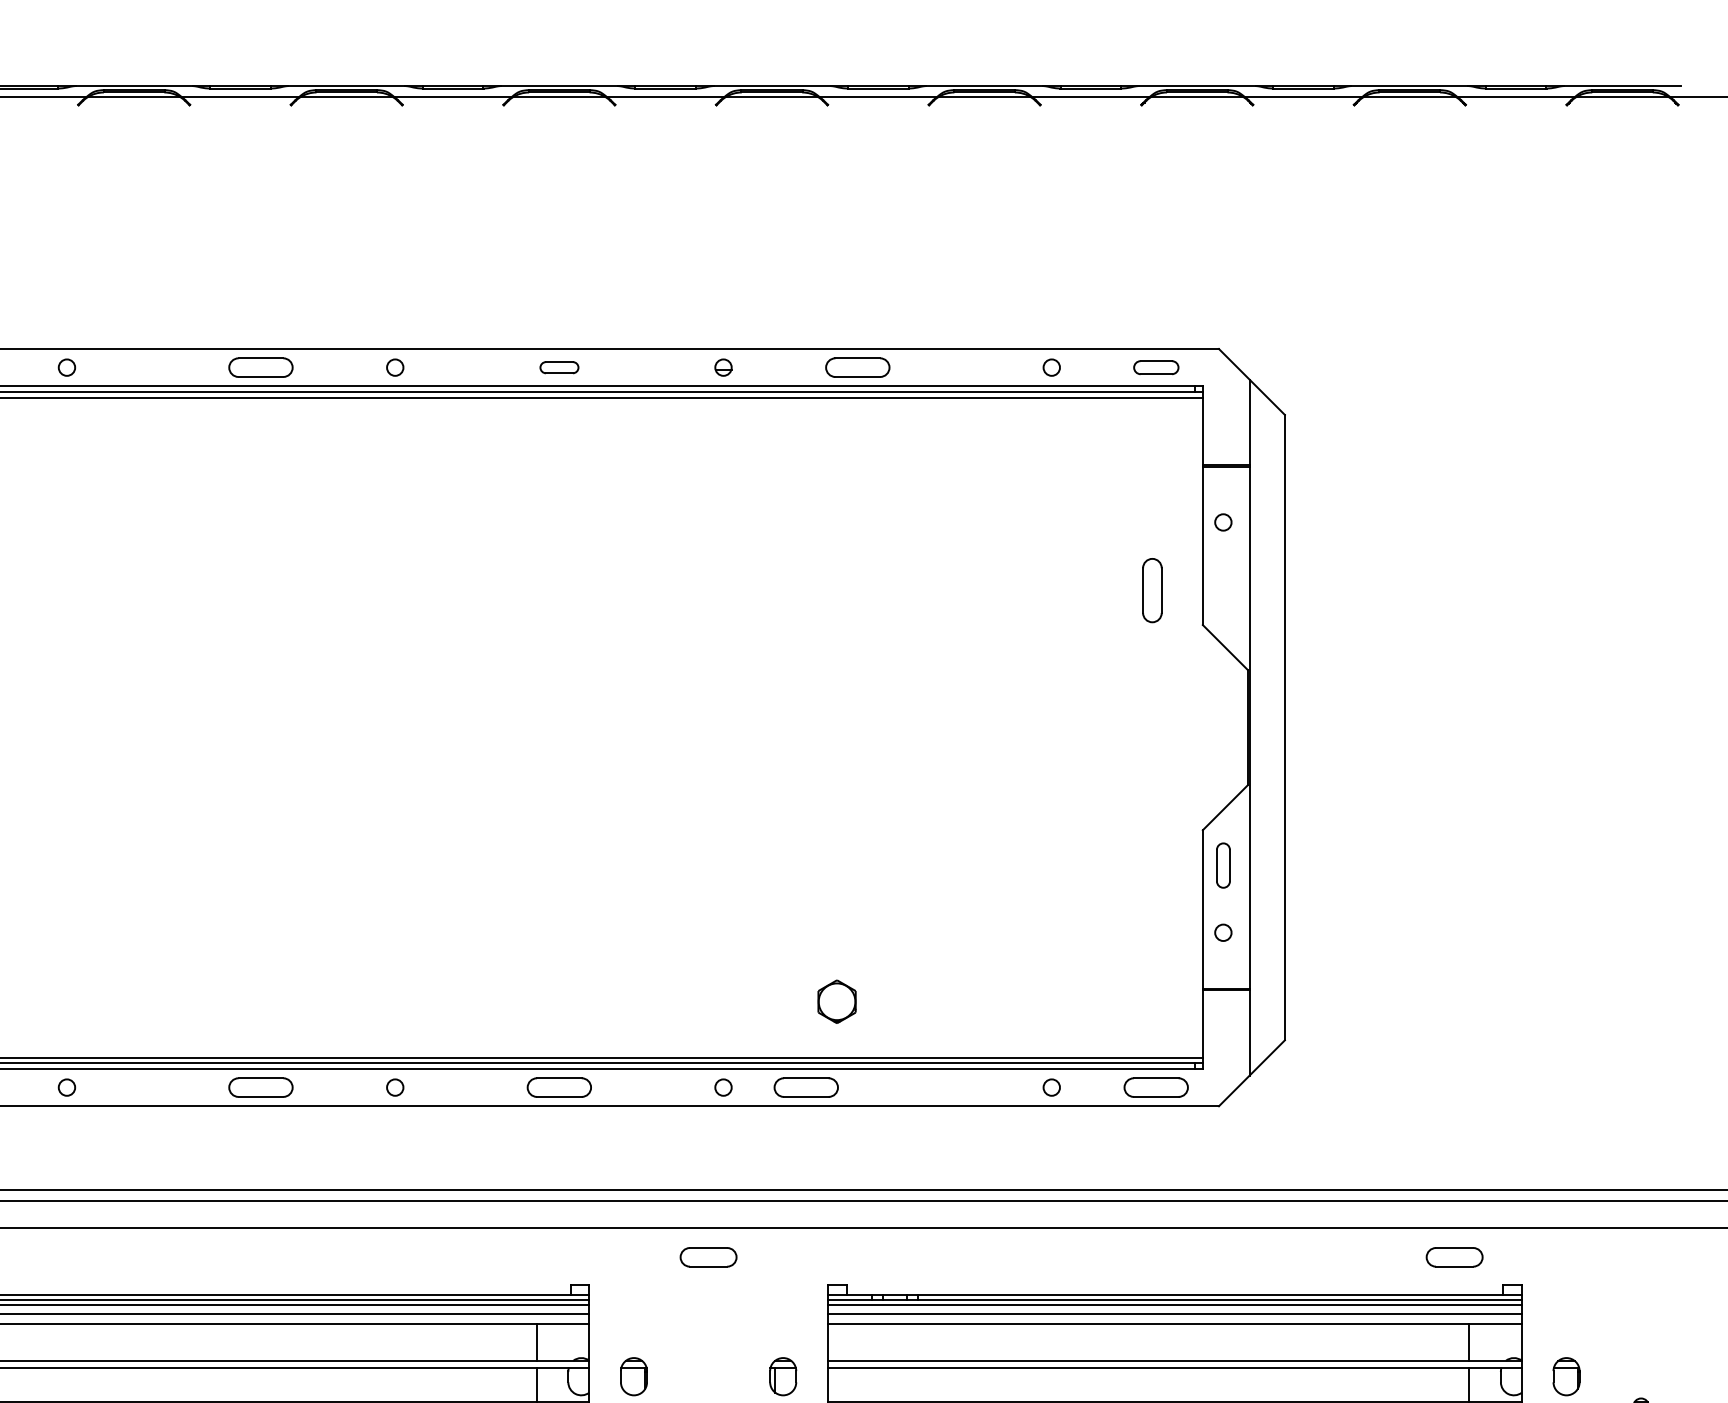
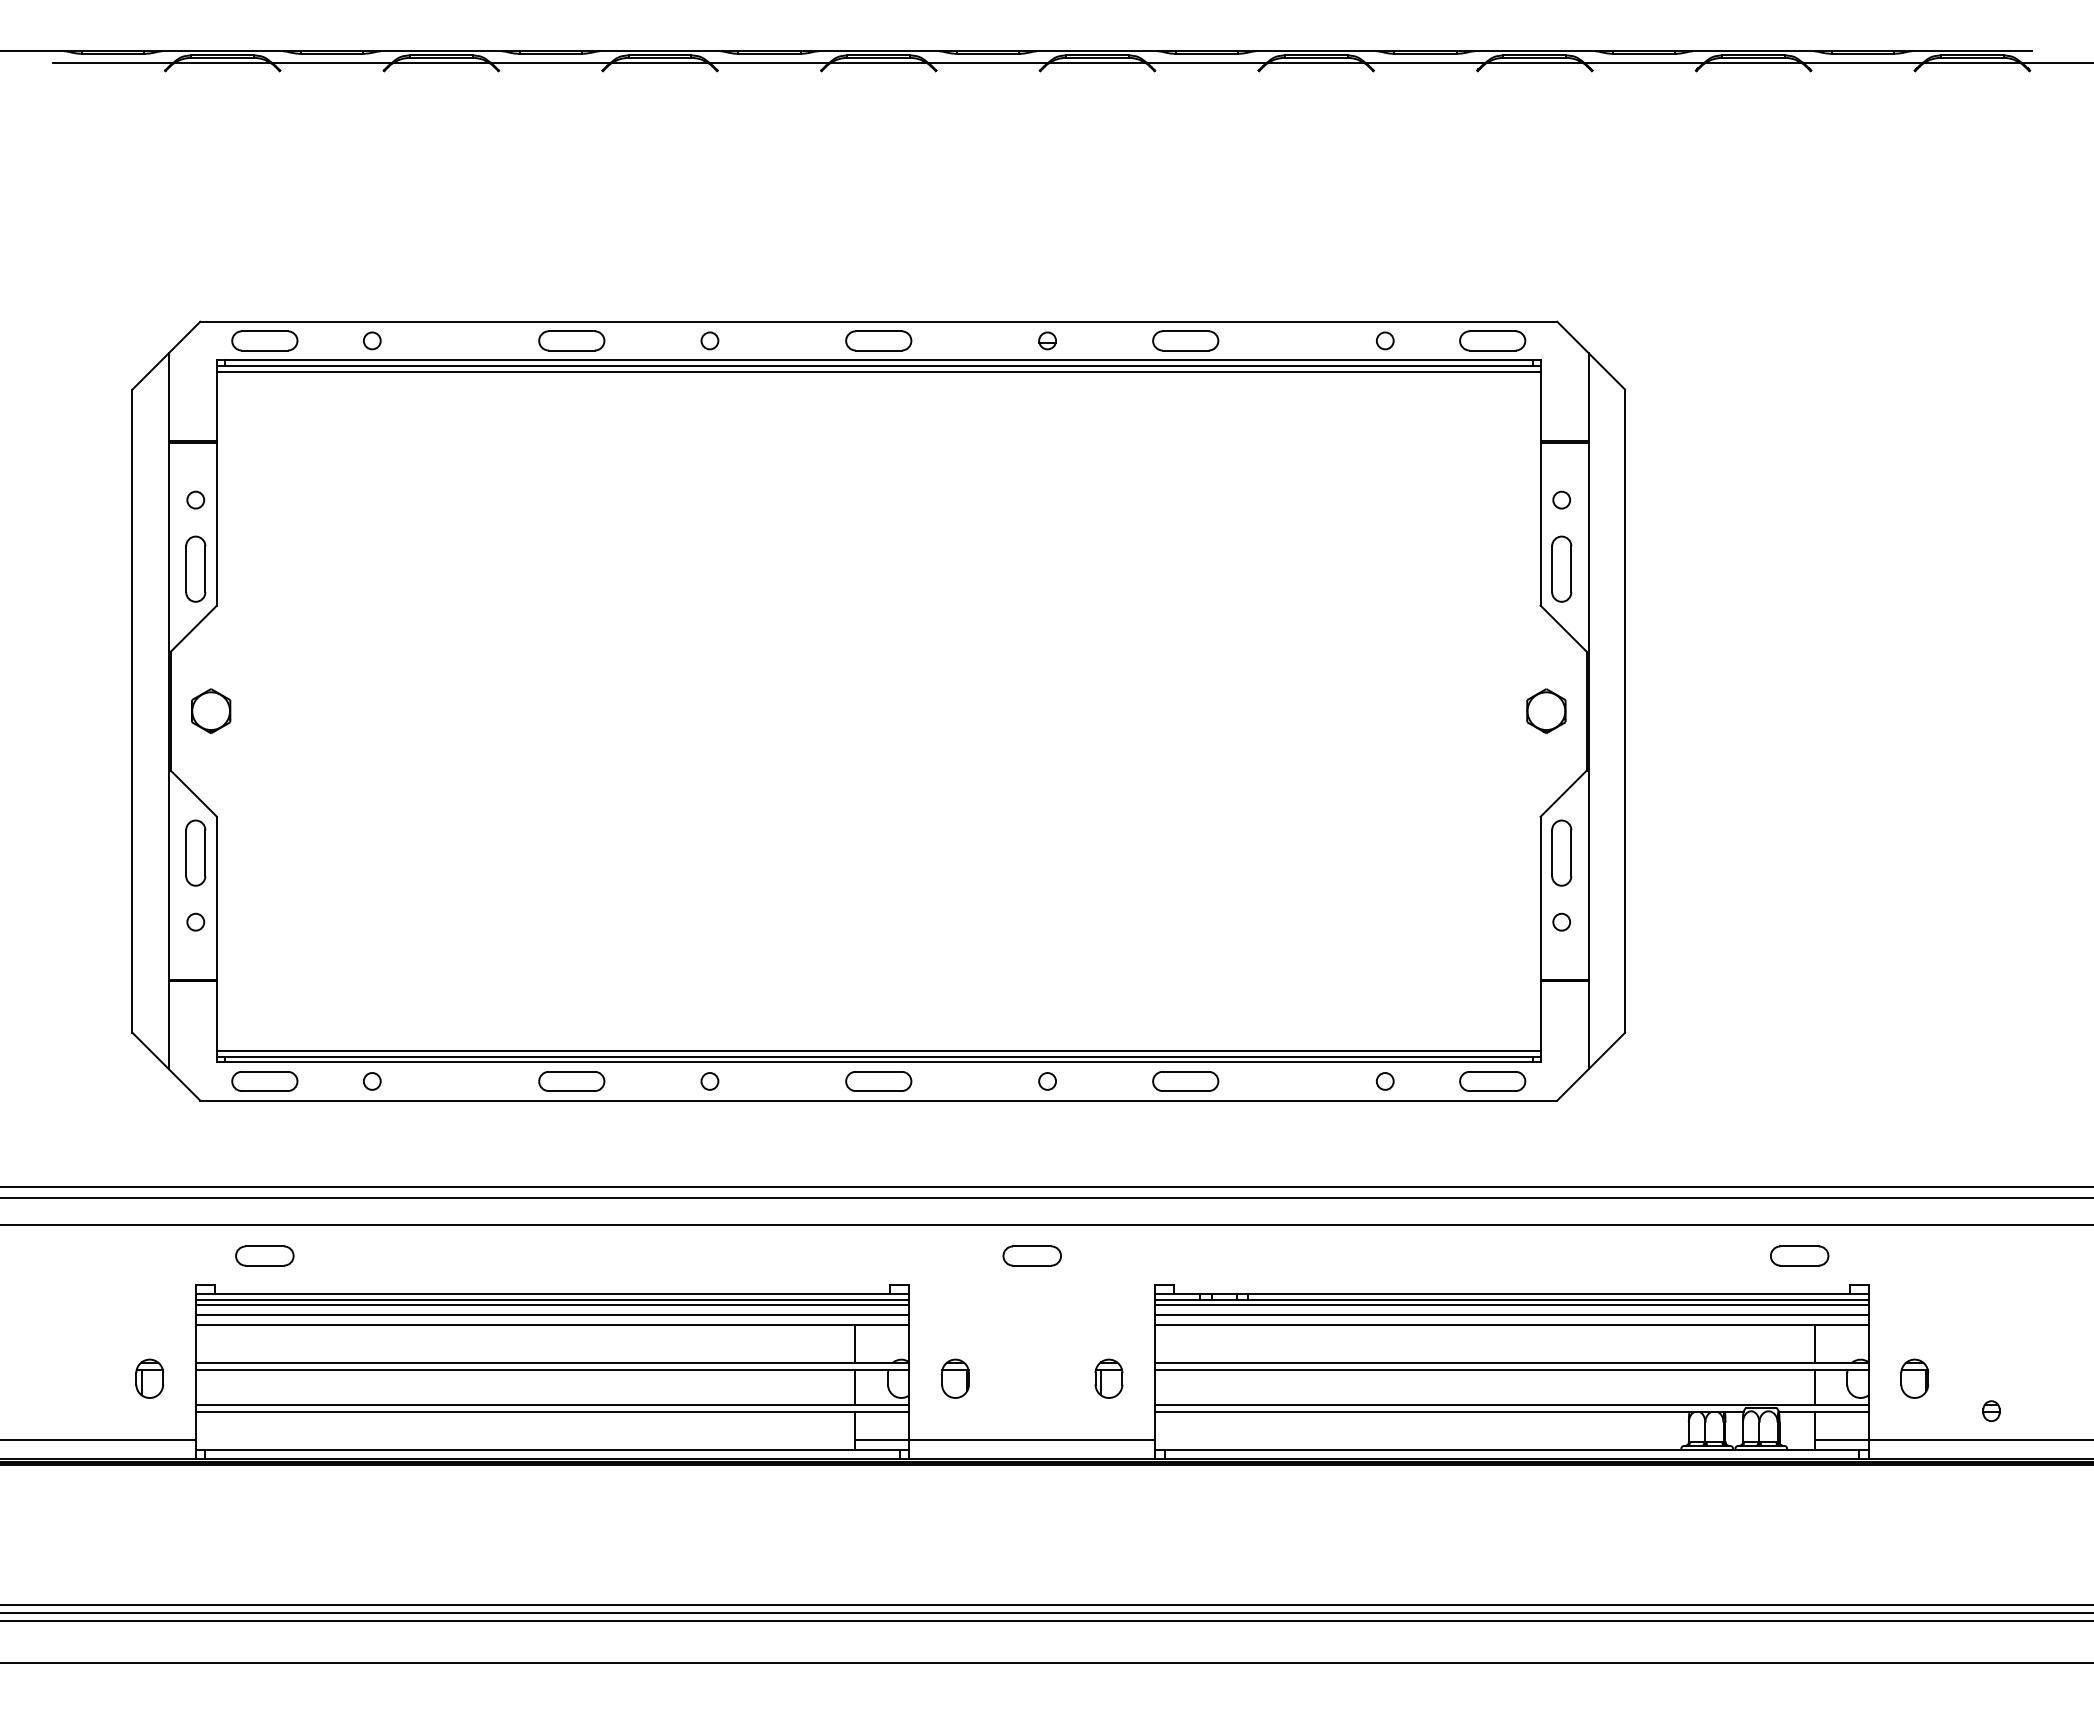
part: (559, 367) -> (878, 340), size x1.67
part: (1156, 367) -> (1492, 340), size x1.43
part: (1152, 589) -> (1561, 568), moved
part: (1223, 865) -> (1561, 852), size x1.43
part: (837, 1001) -> (1546, 710), moved
part: (806, 1087) -> (1185, 1081), moved

